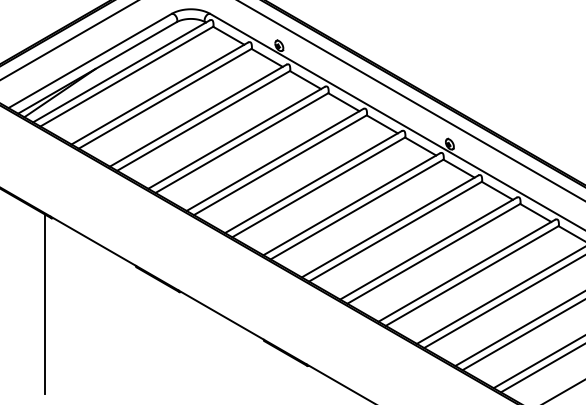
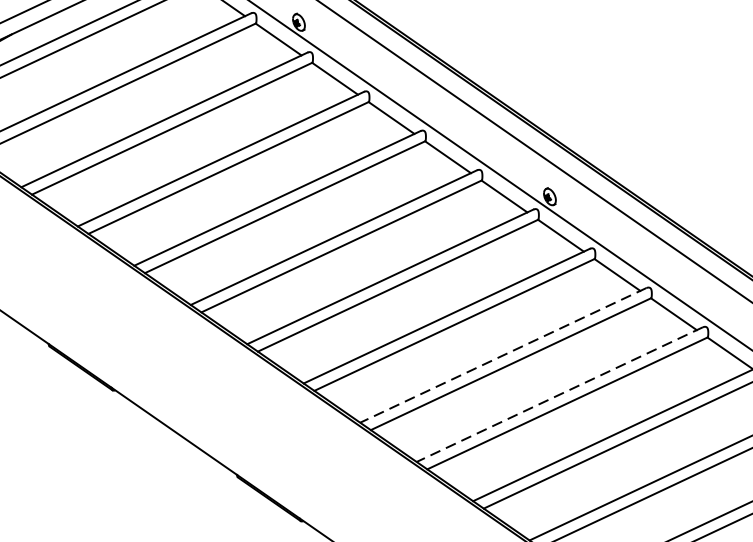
line: (428, 248) -> (503, 355), solid -> dashed
line: (466, 270) -> (559, 394), solid -> dashed

